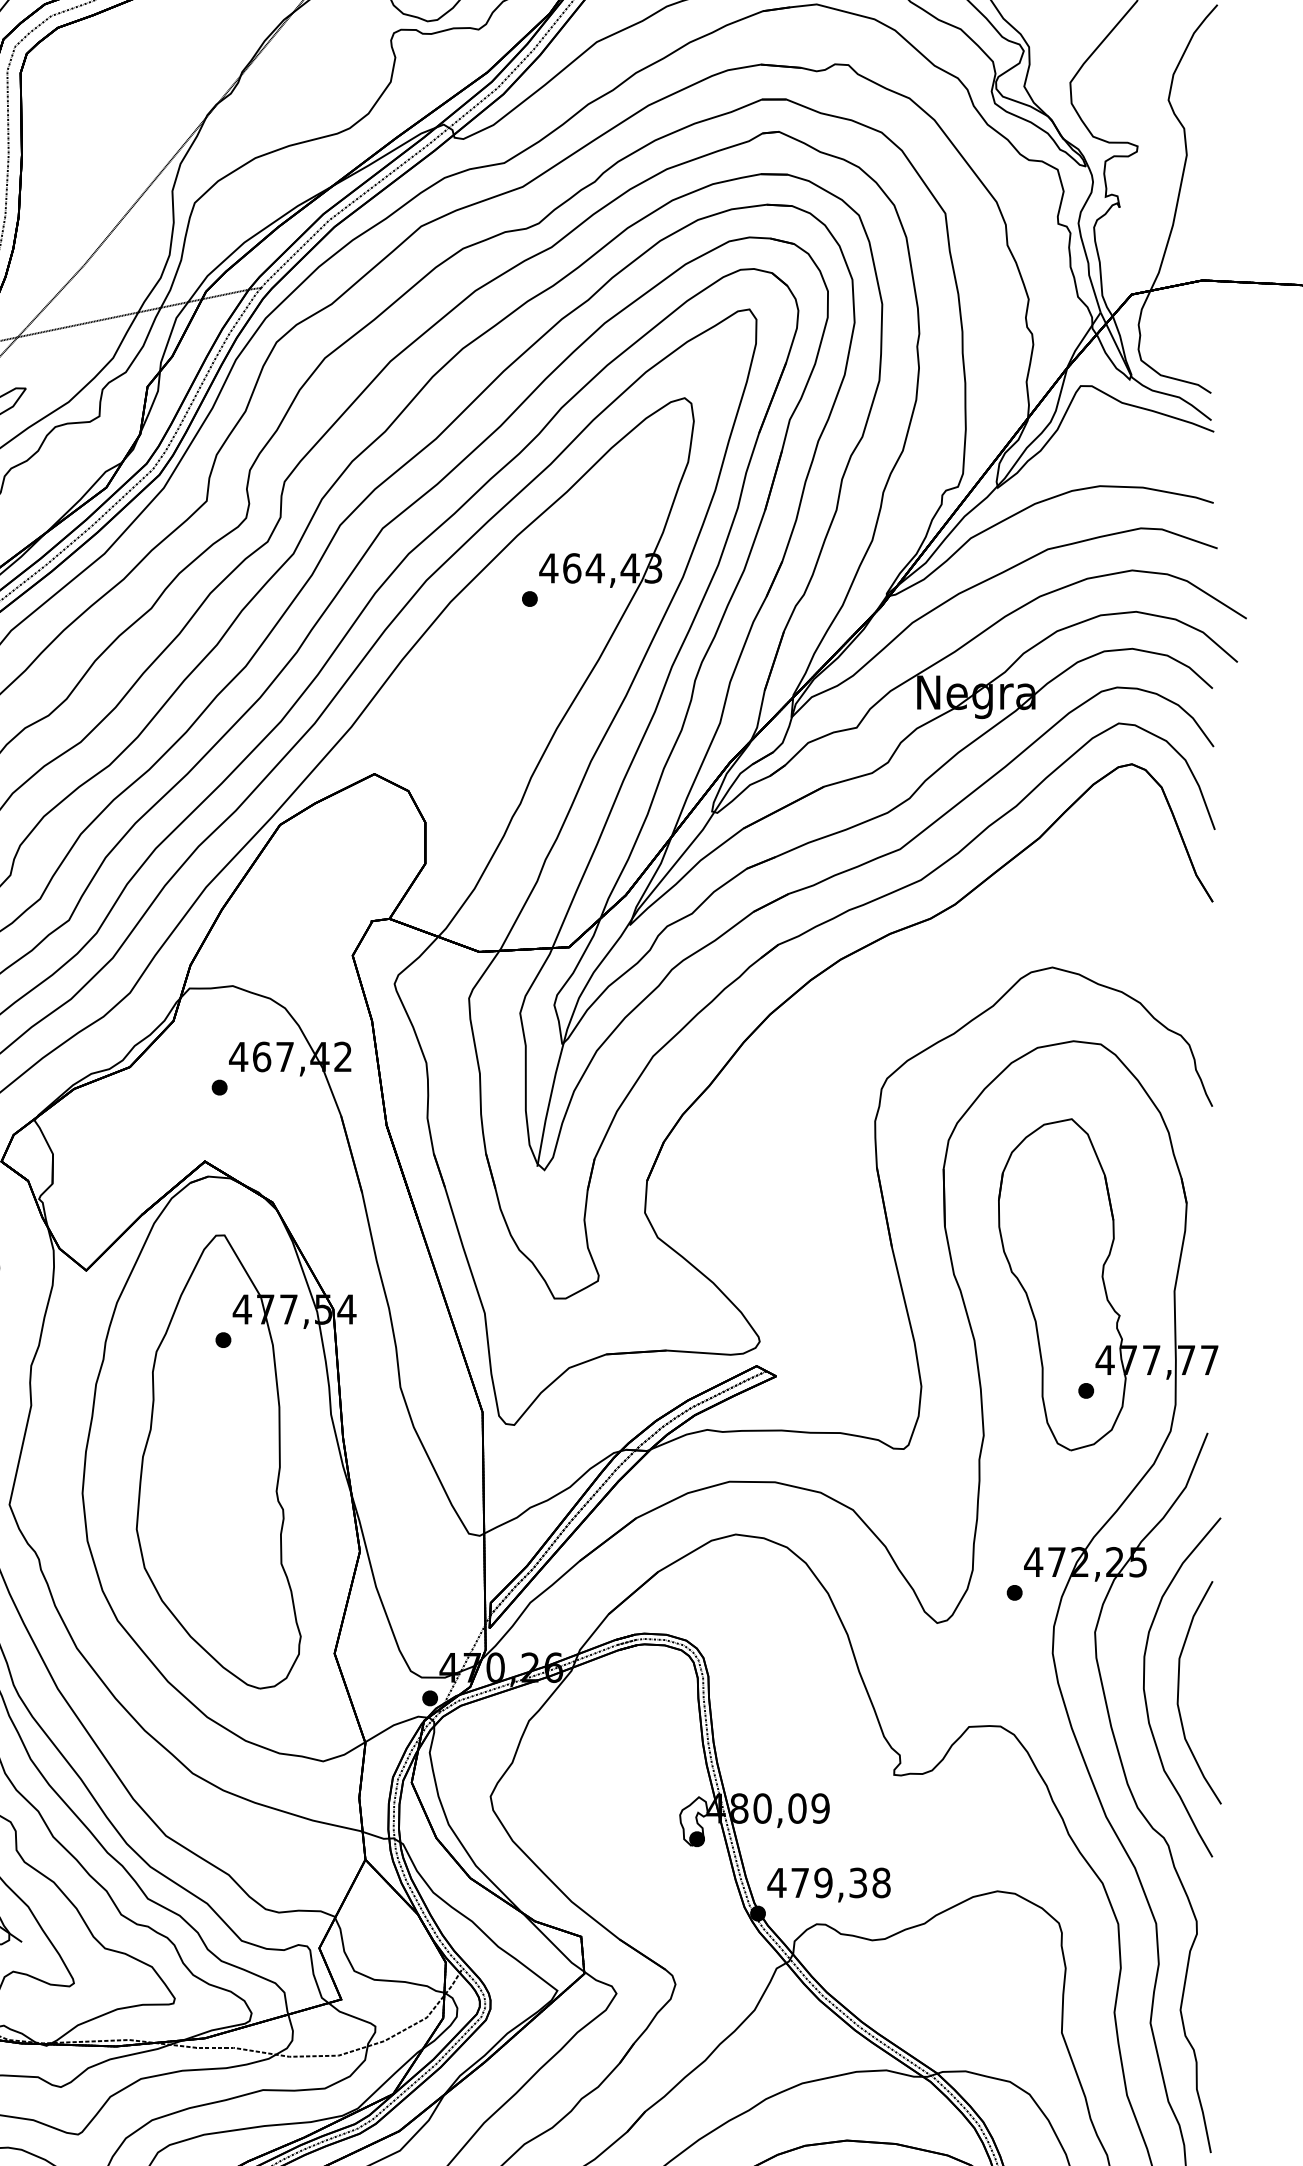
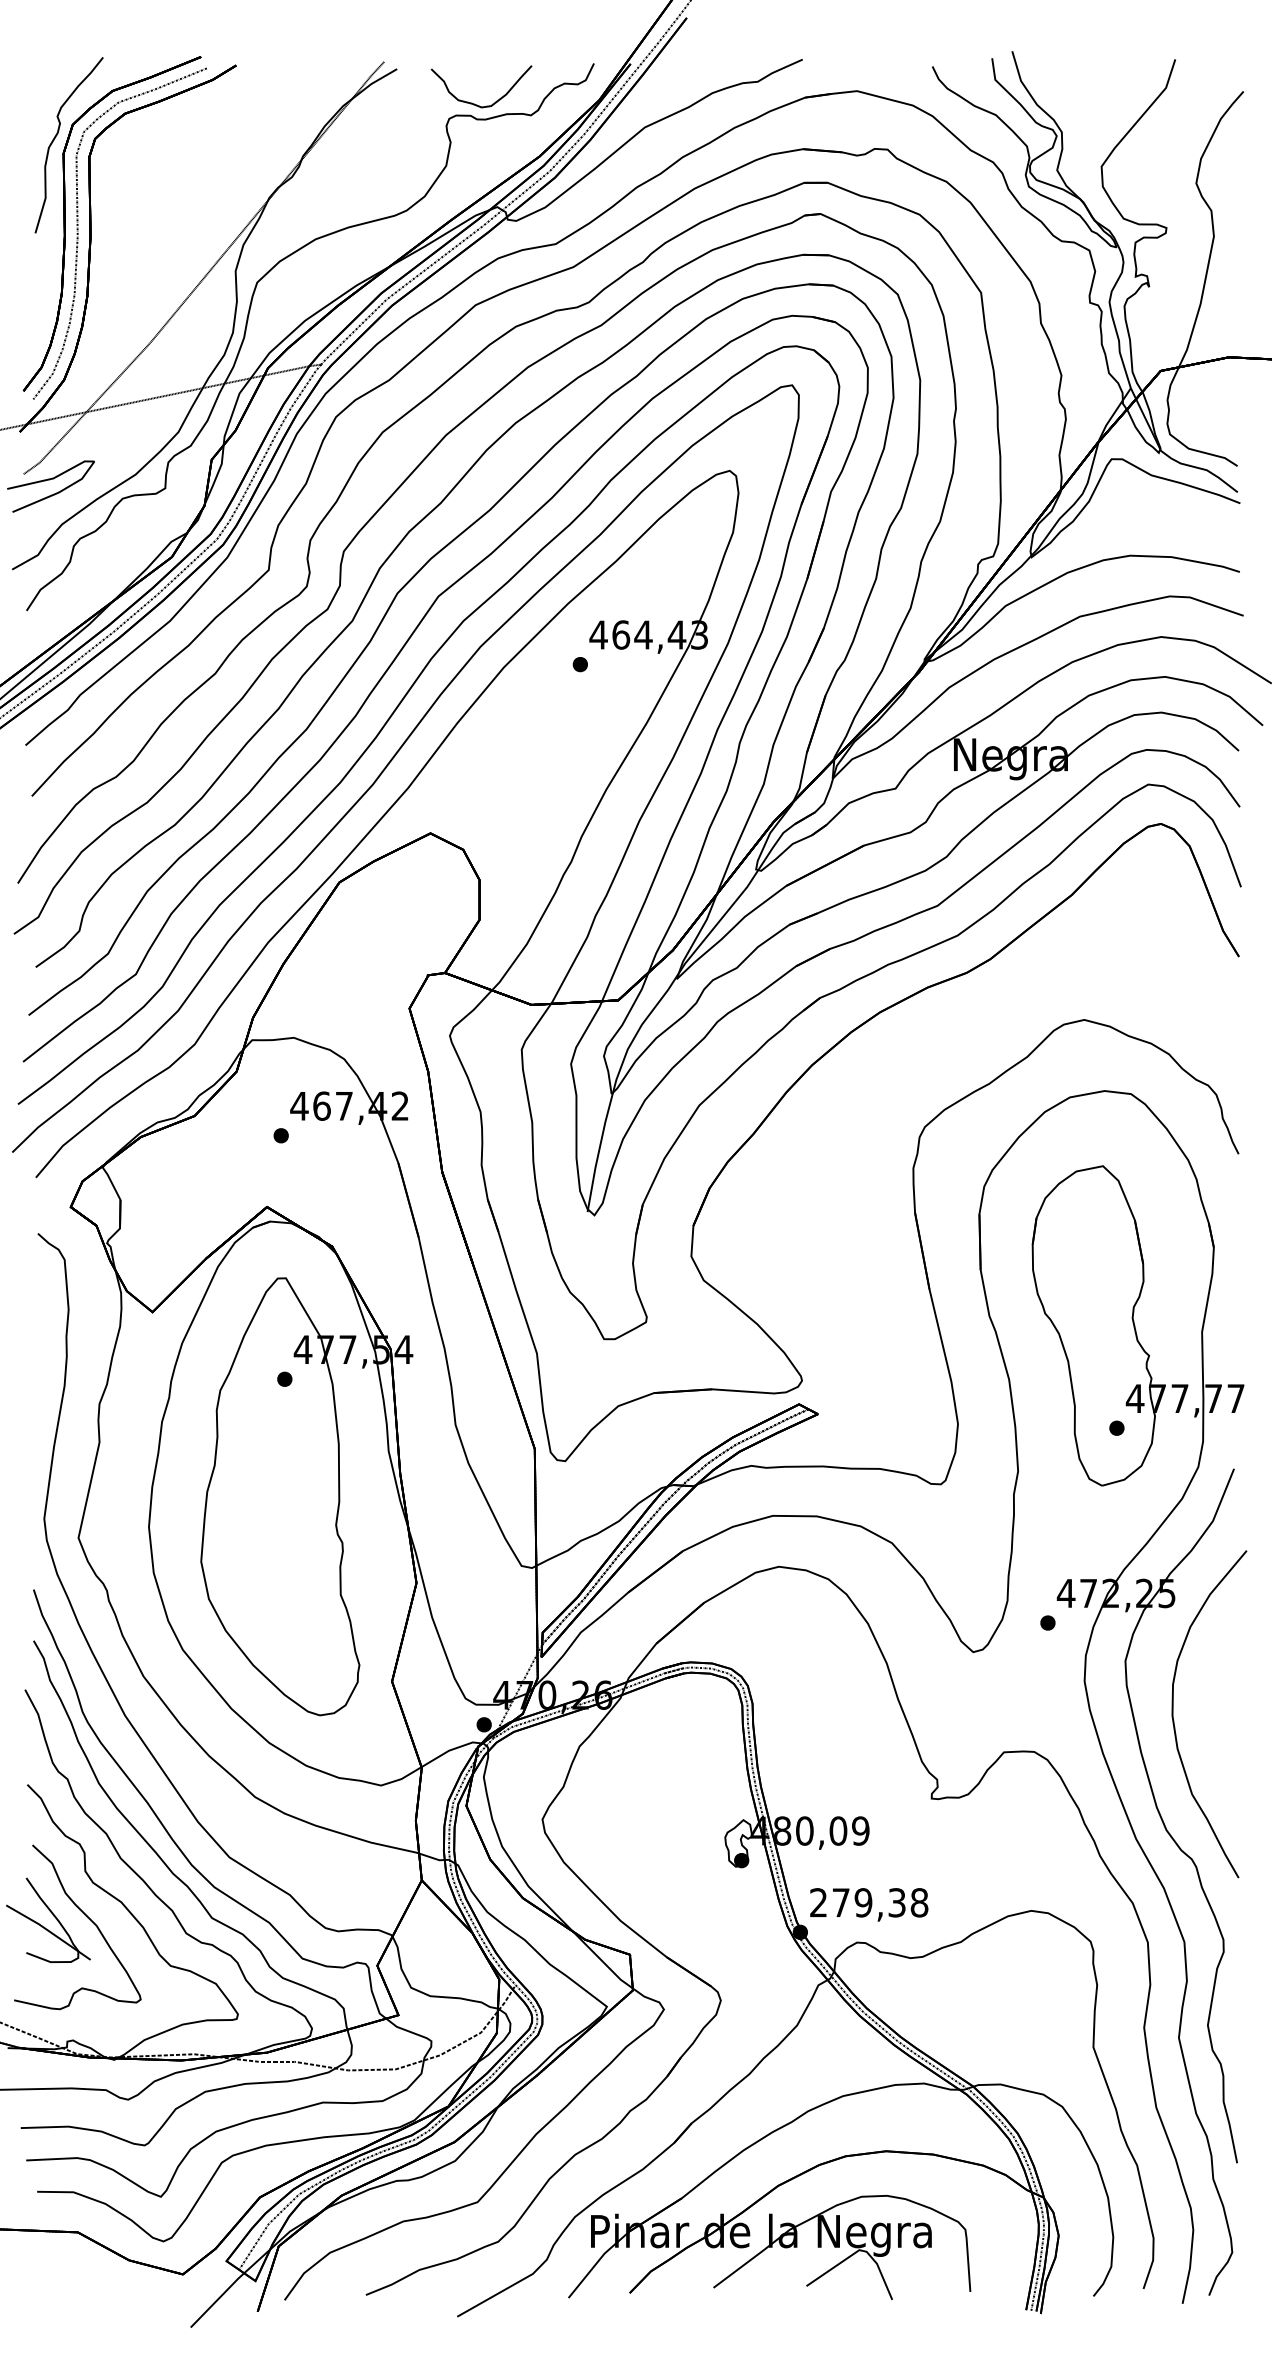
part: (1179, 1692) -> (1206, 1719), removed
text: (776, 1882) -> (818, 1902), 479,38 -> 279,38

